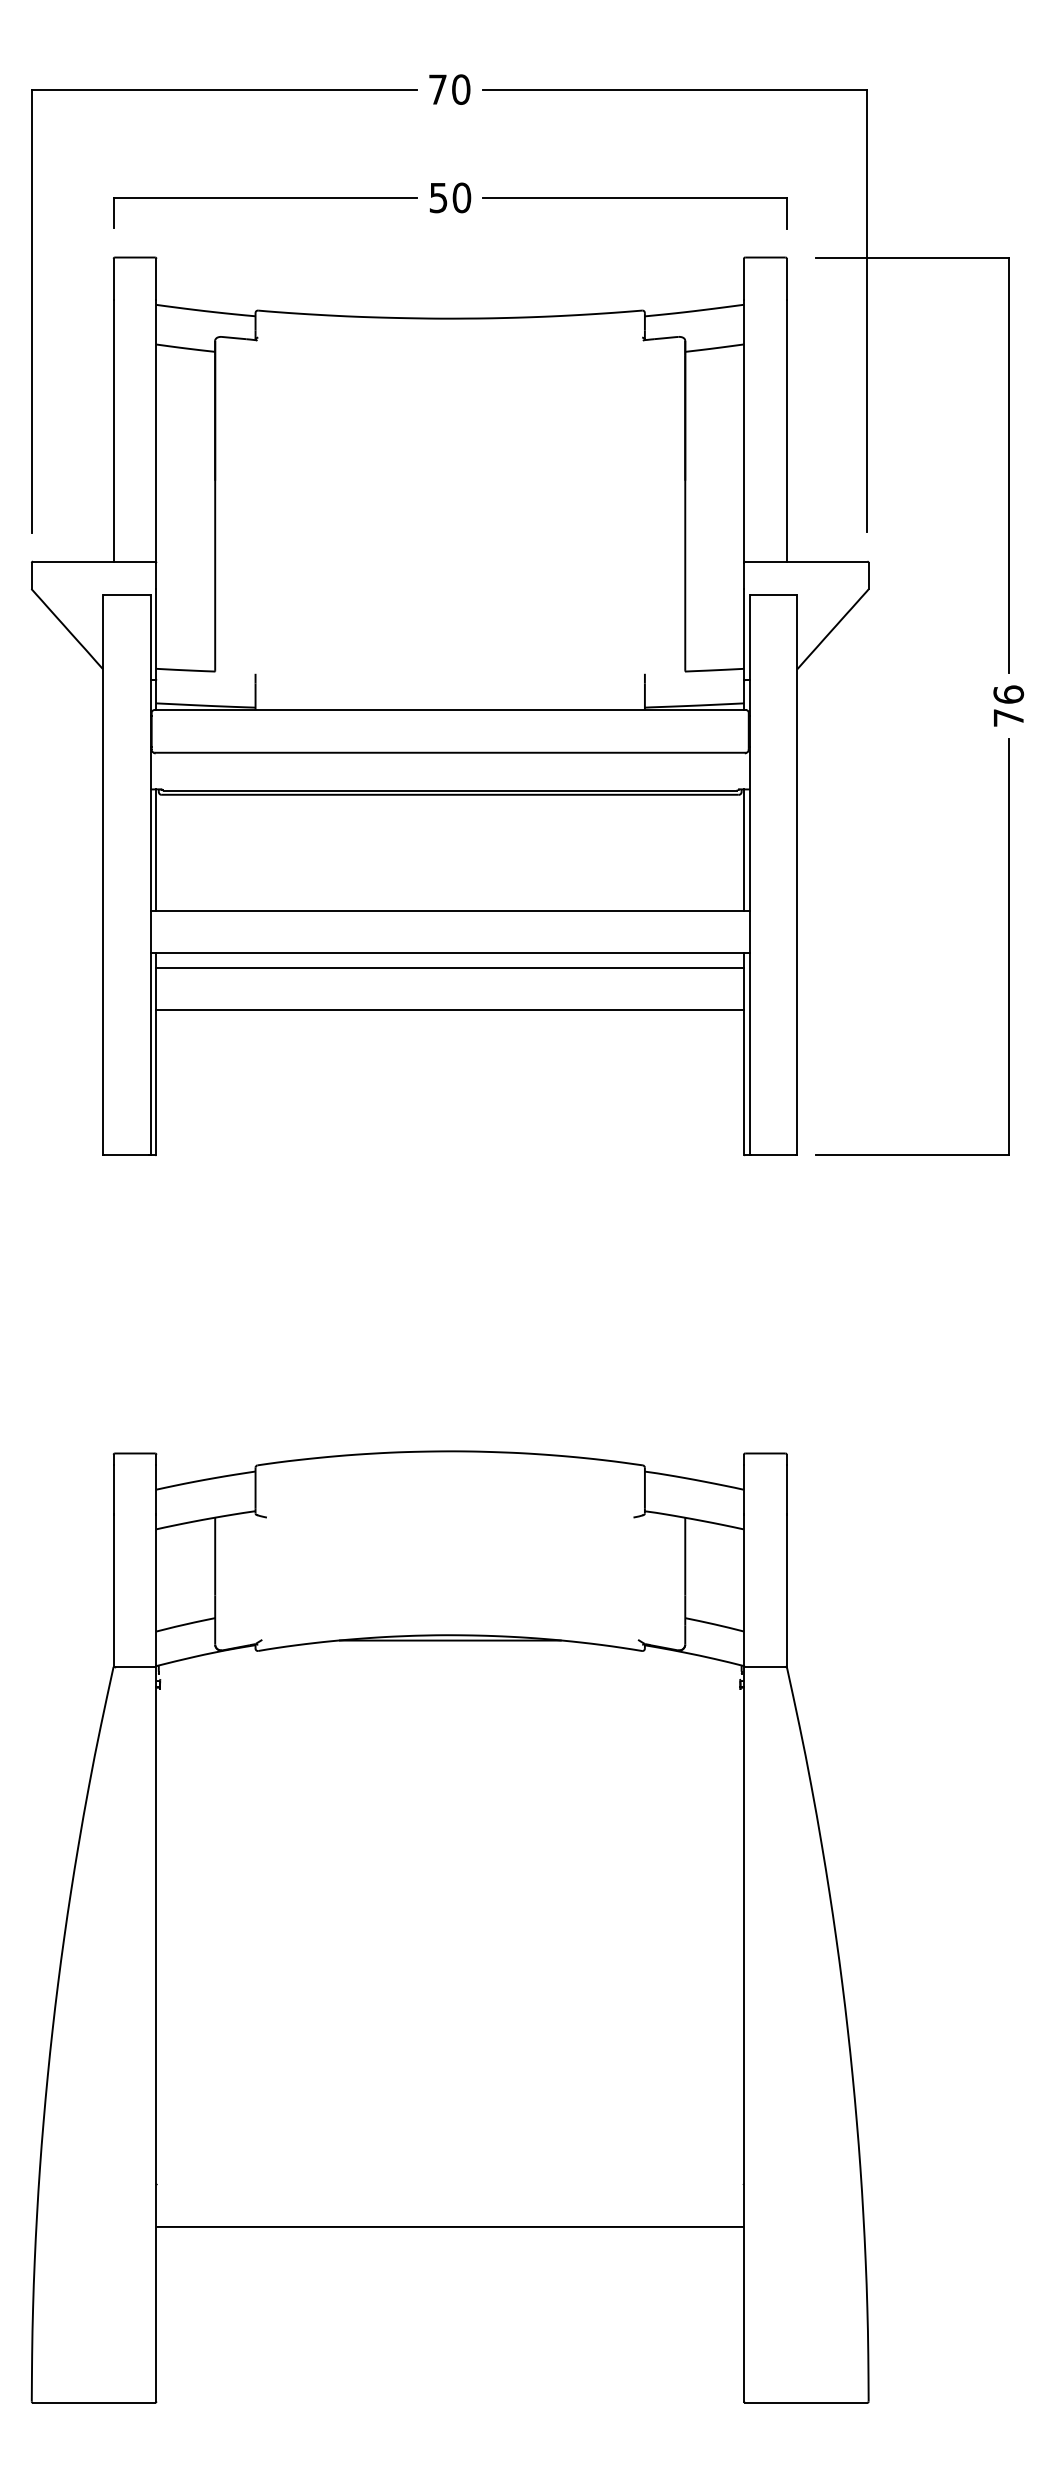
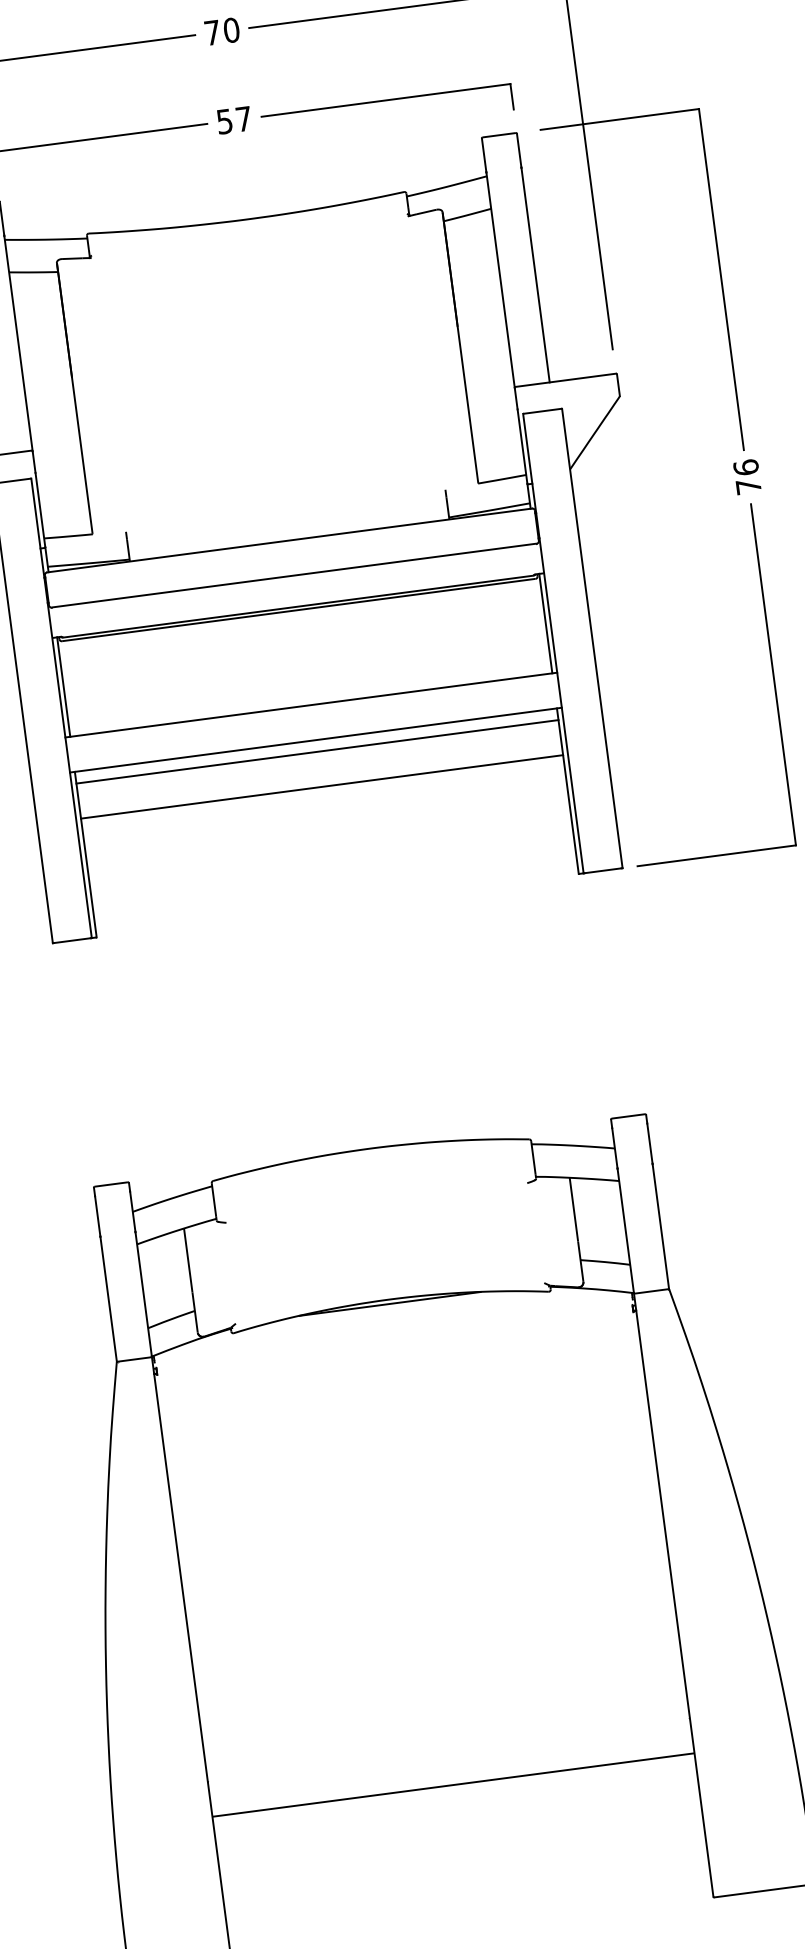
text: (461, 197) -> (243, 118), 50 -> 57

